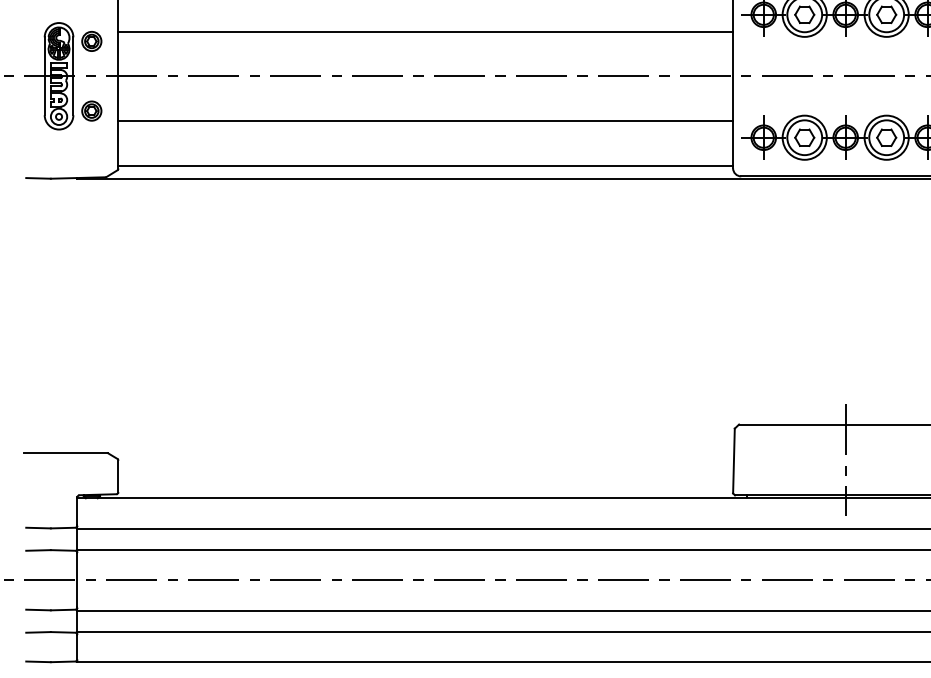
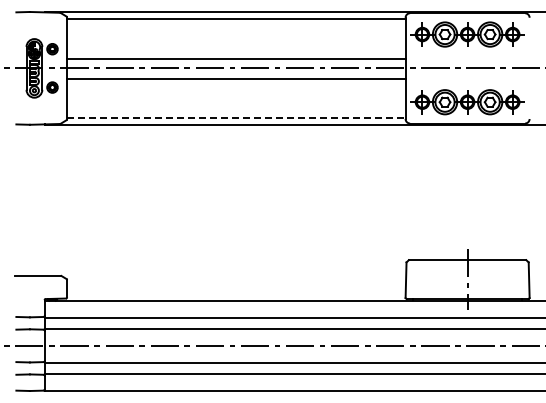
line: (425, 31) -> (236, 58), moved
line: (425, 120) -> (236, 78), moved
line: (425, 167) -> (236, 118), solid -> dashed

